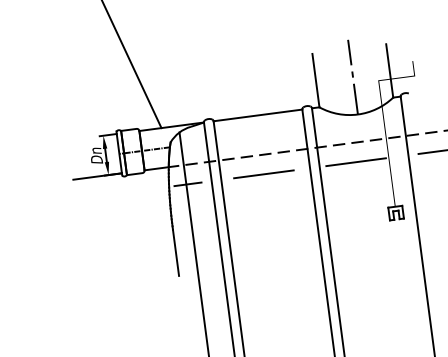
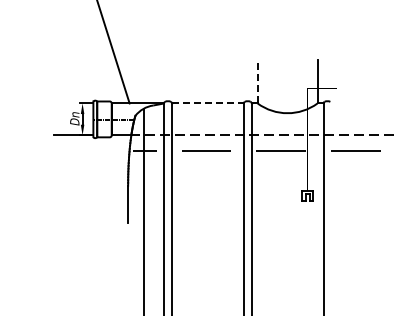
line: (352, 76) -> (287, 82), removed
line: (315, 80) -> (257, 81), solid -> dashed
line: (257, 115) -> (207, 103), solid -> dashed

